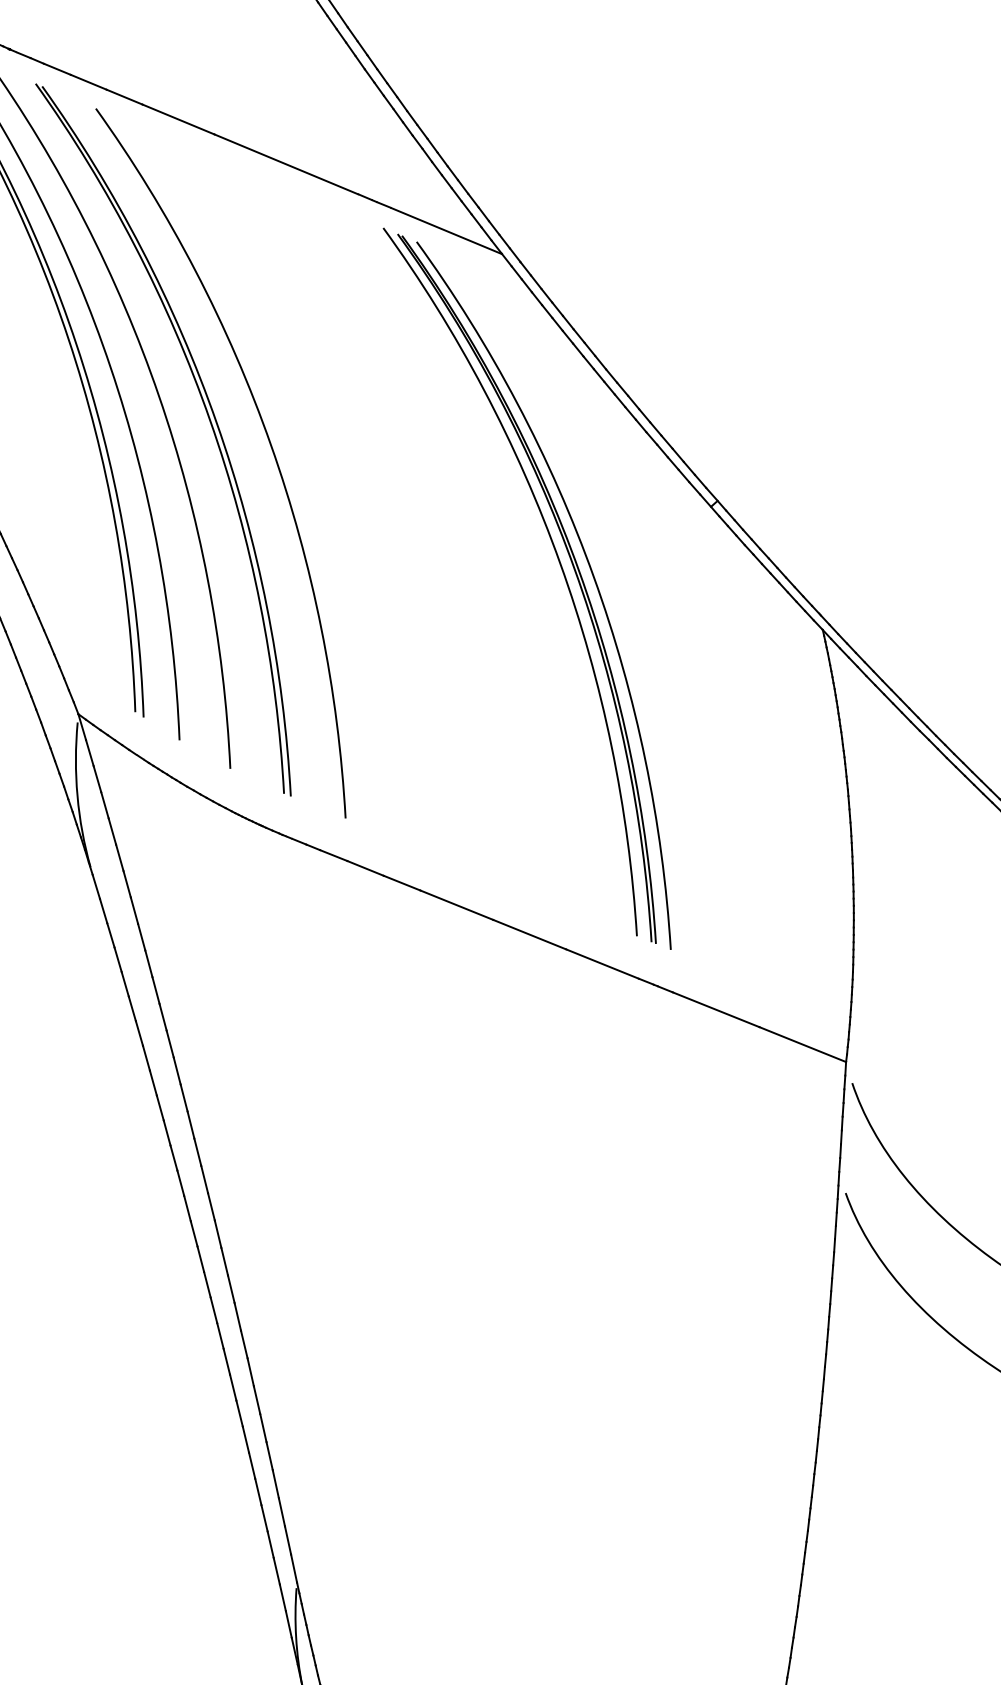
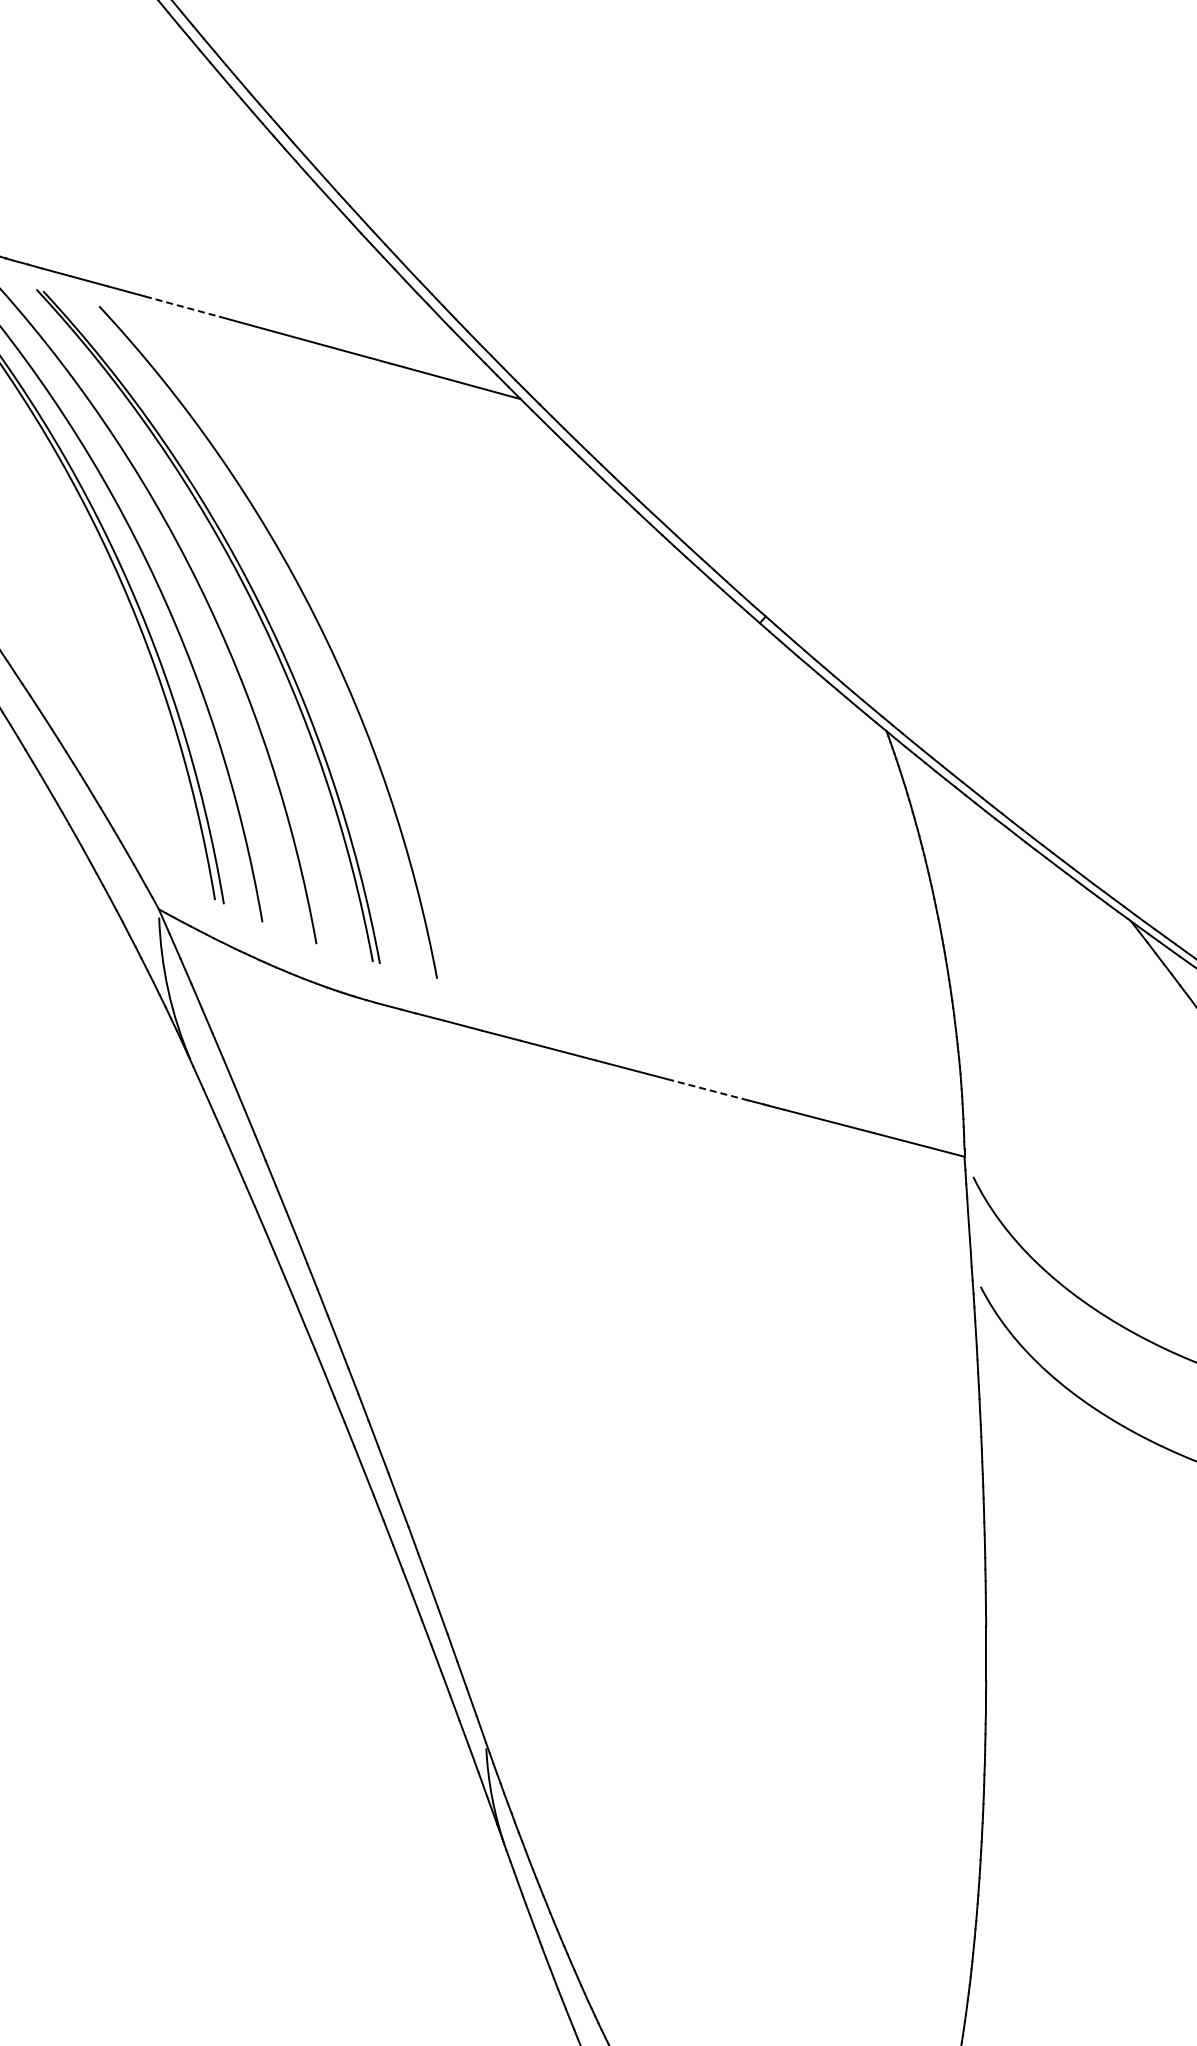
line: (178, 119) -> (182, 306), solid -> dashed
part: (563, 575) -> (622, 710), removed
line: (601, 963) -> (709, 1090), solid -> dashed

